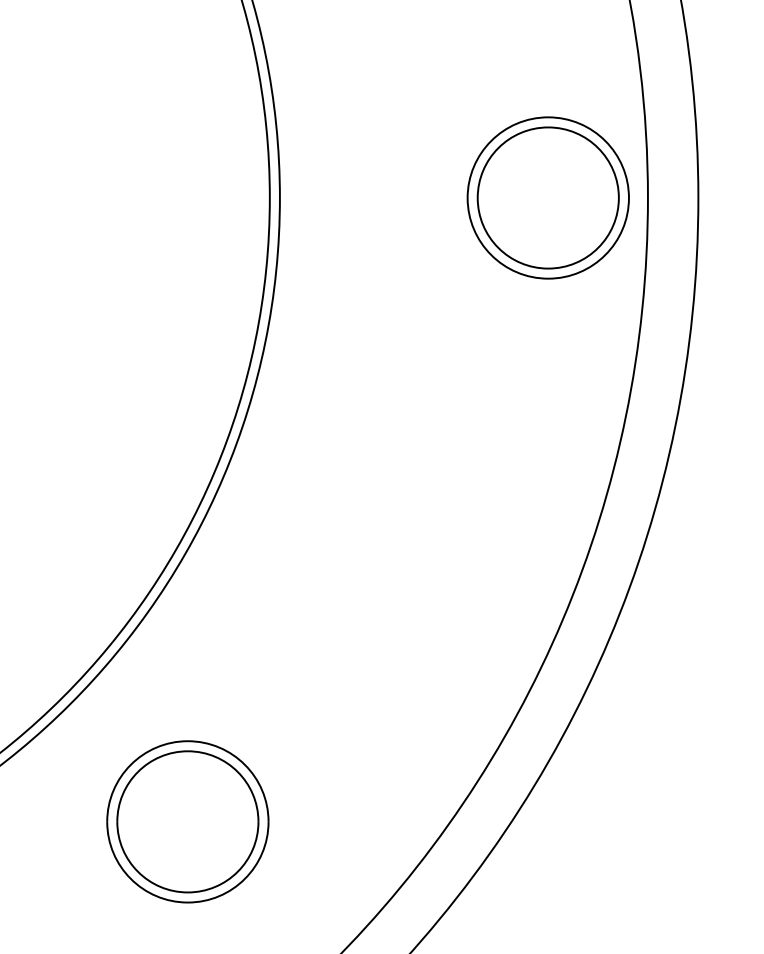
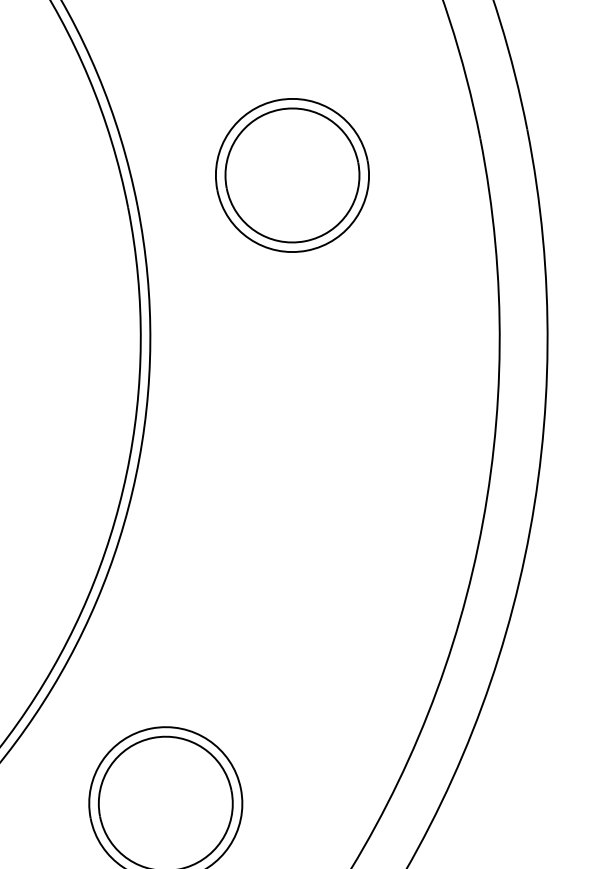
part: (547, 197) -> (291, 175), moved

